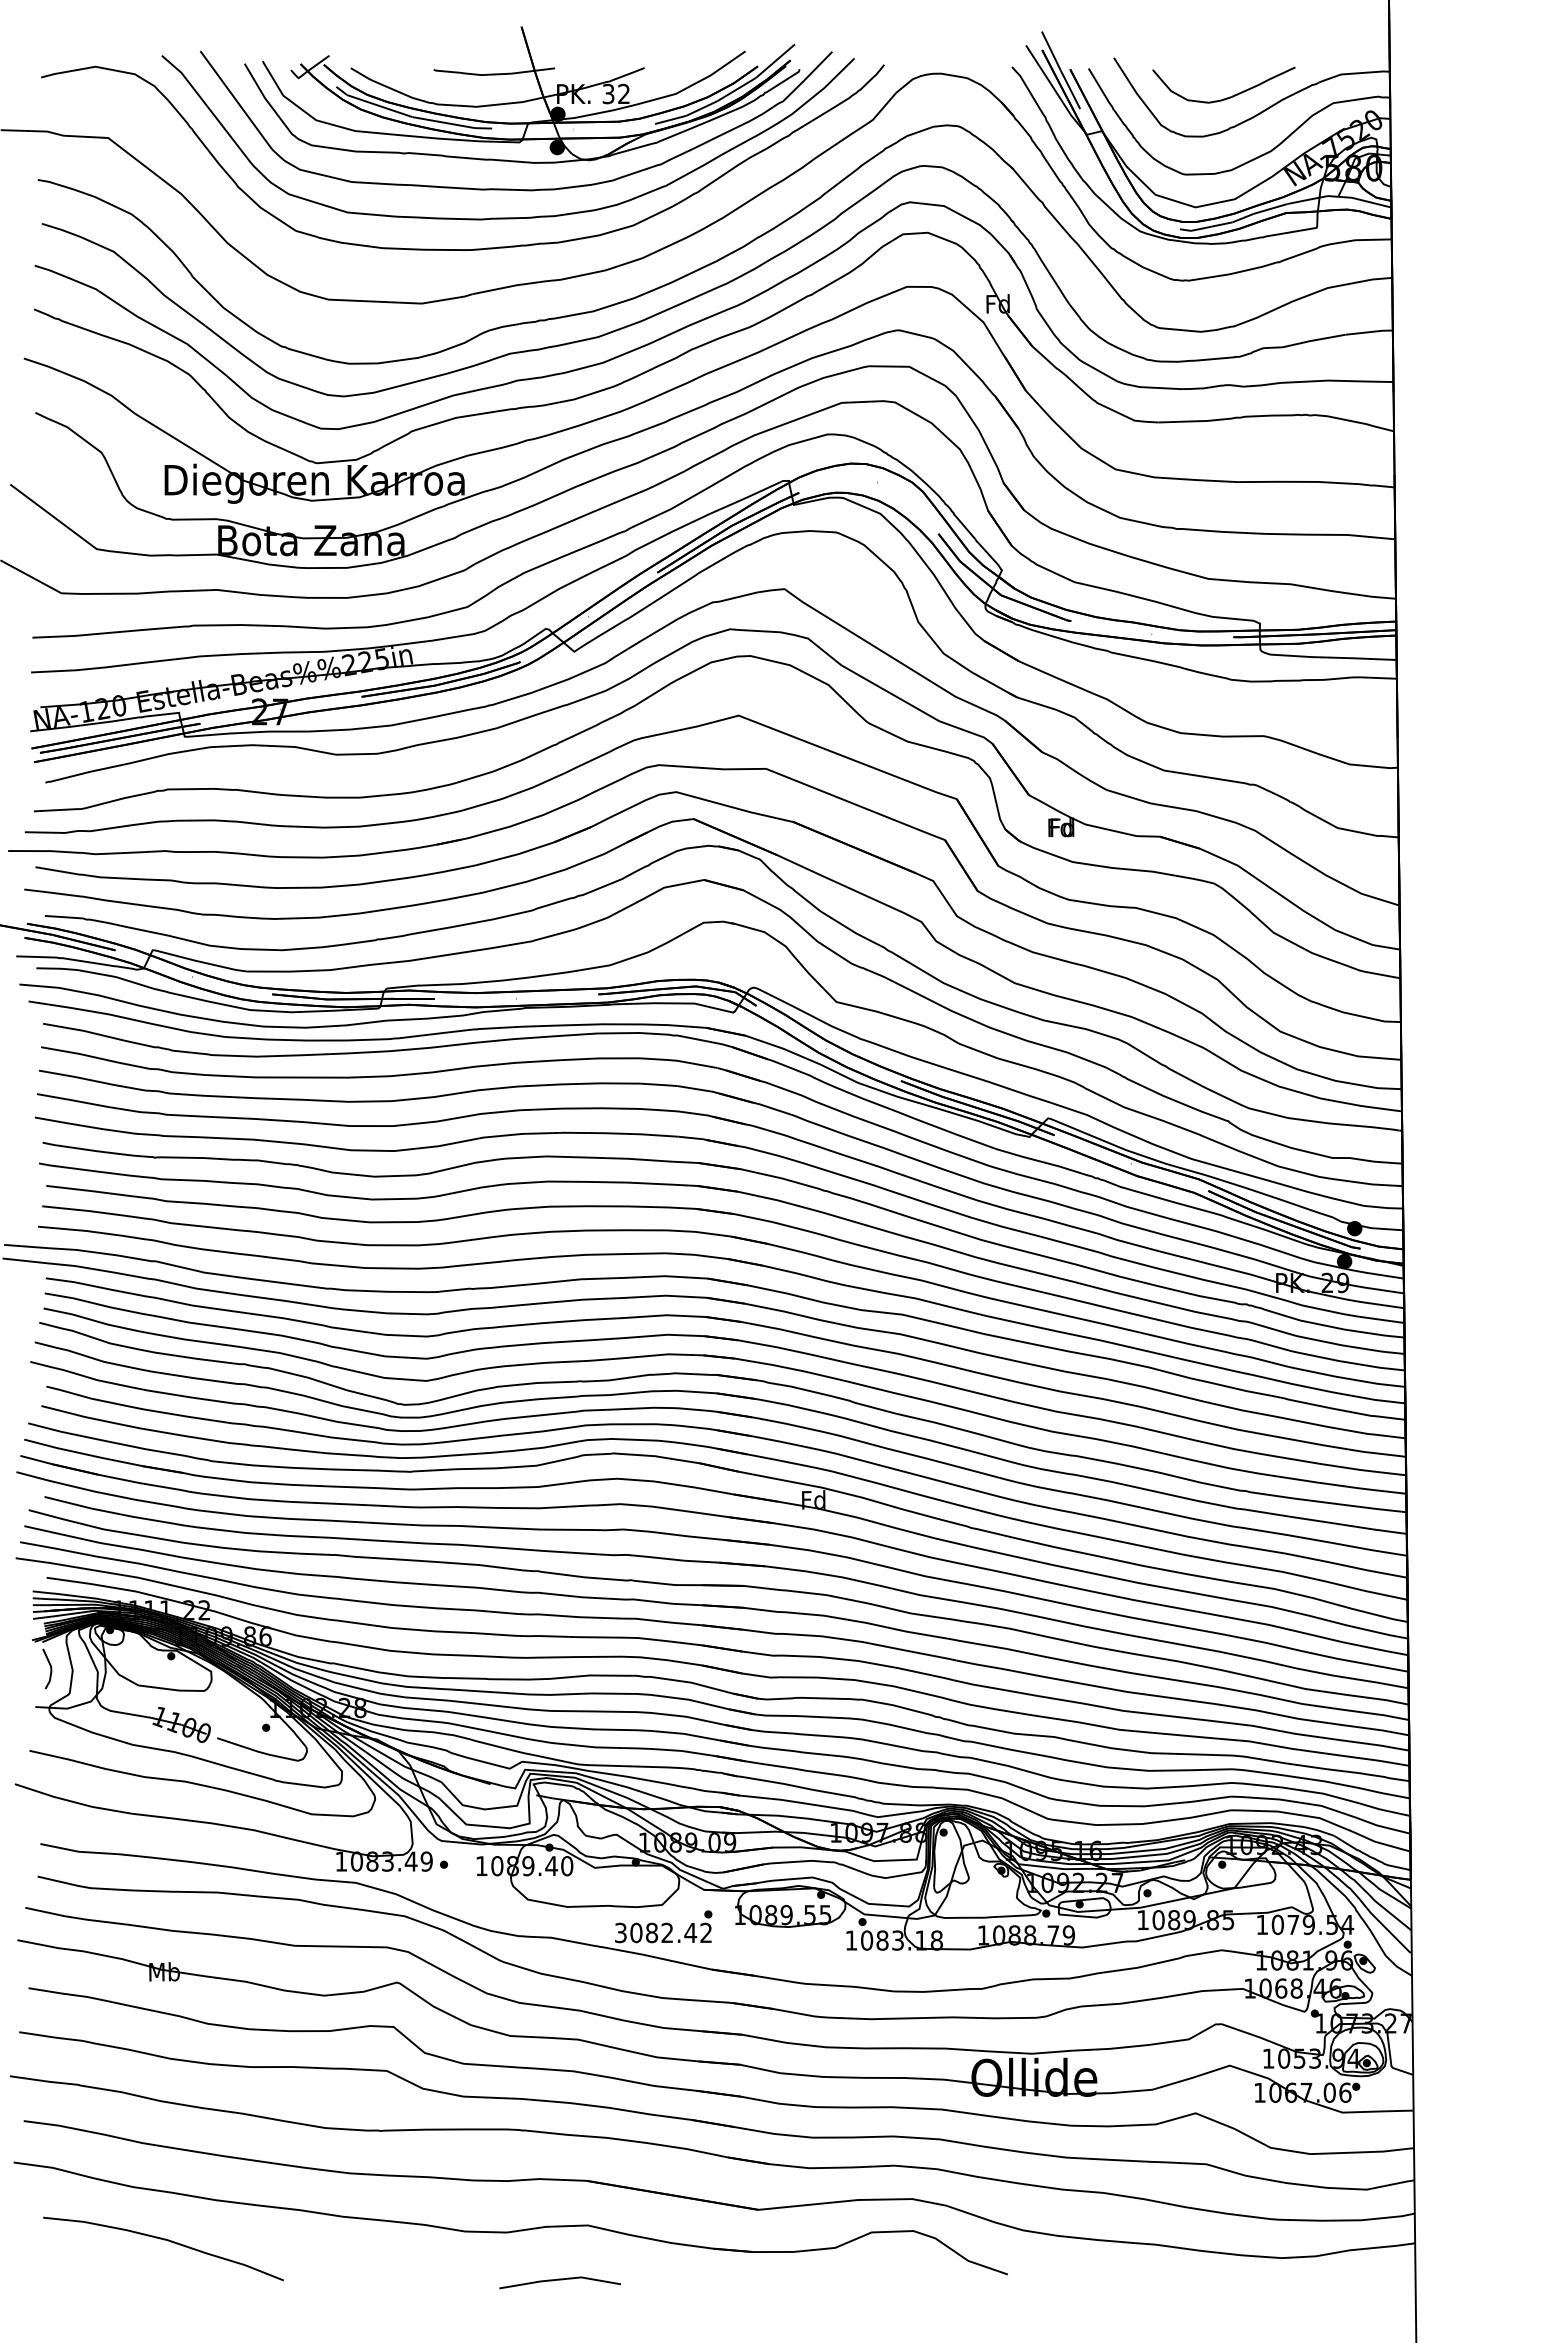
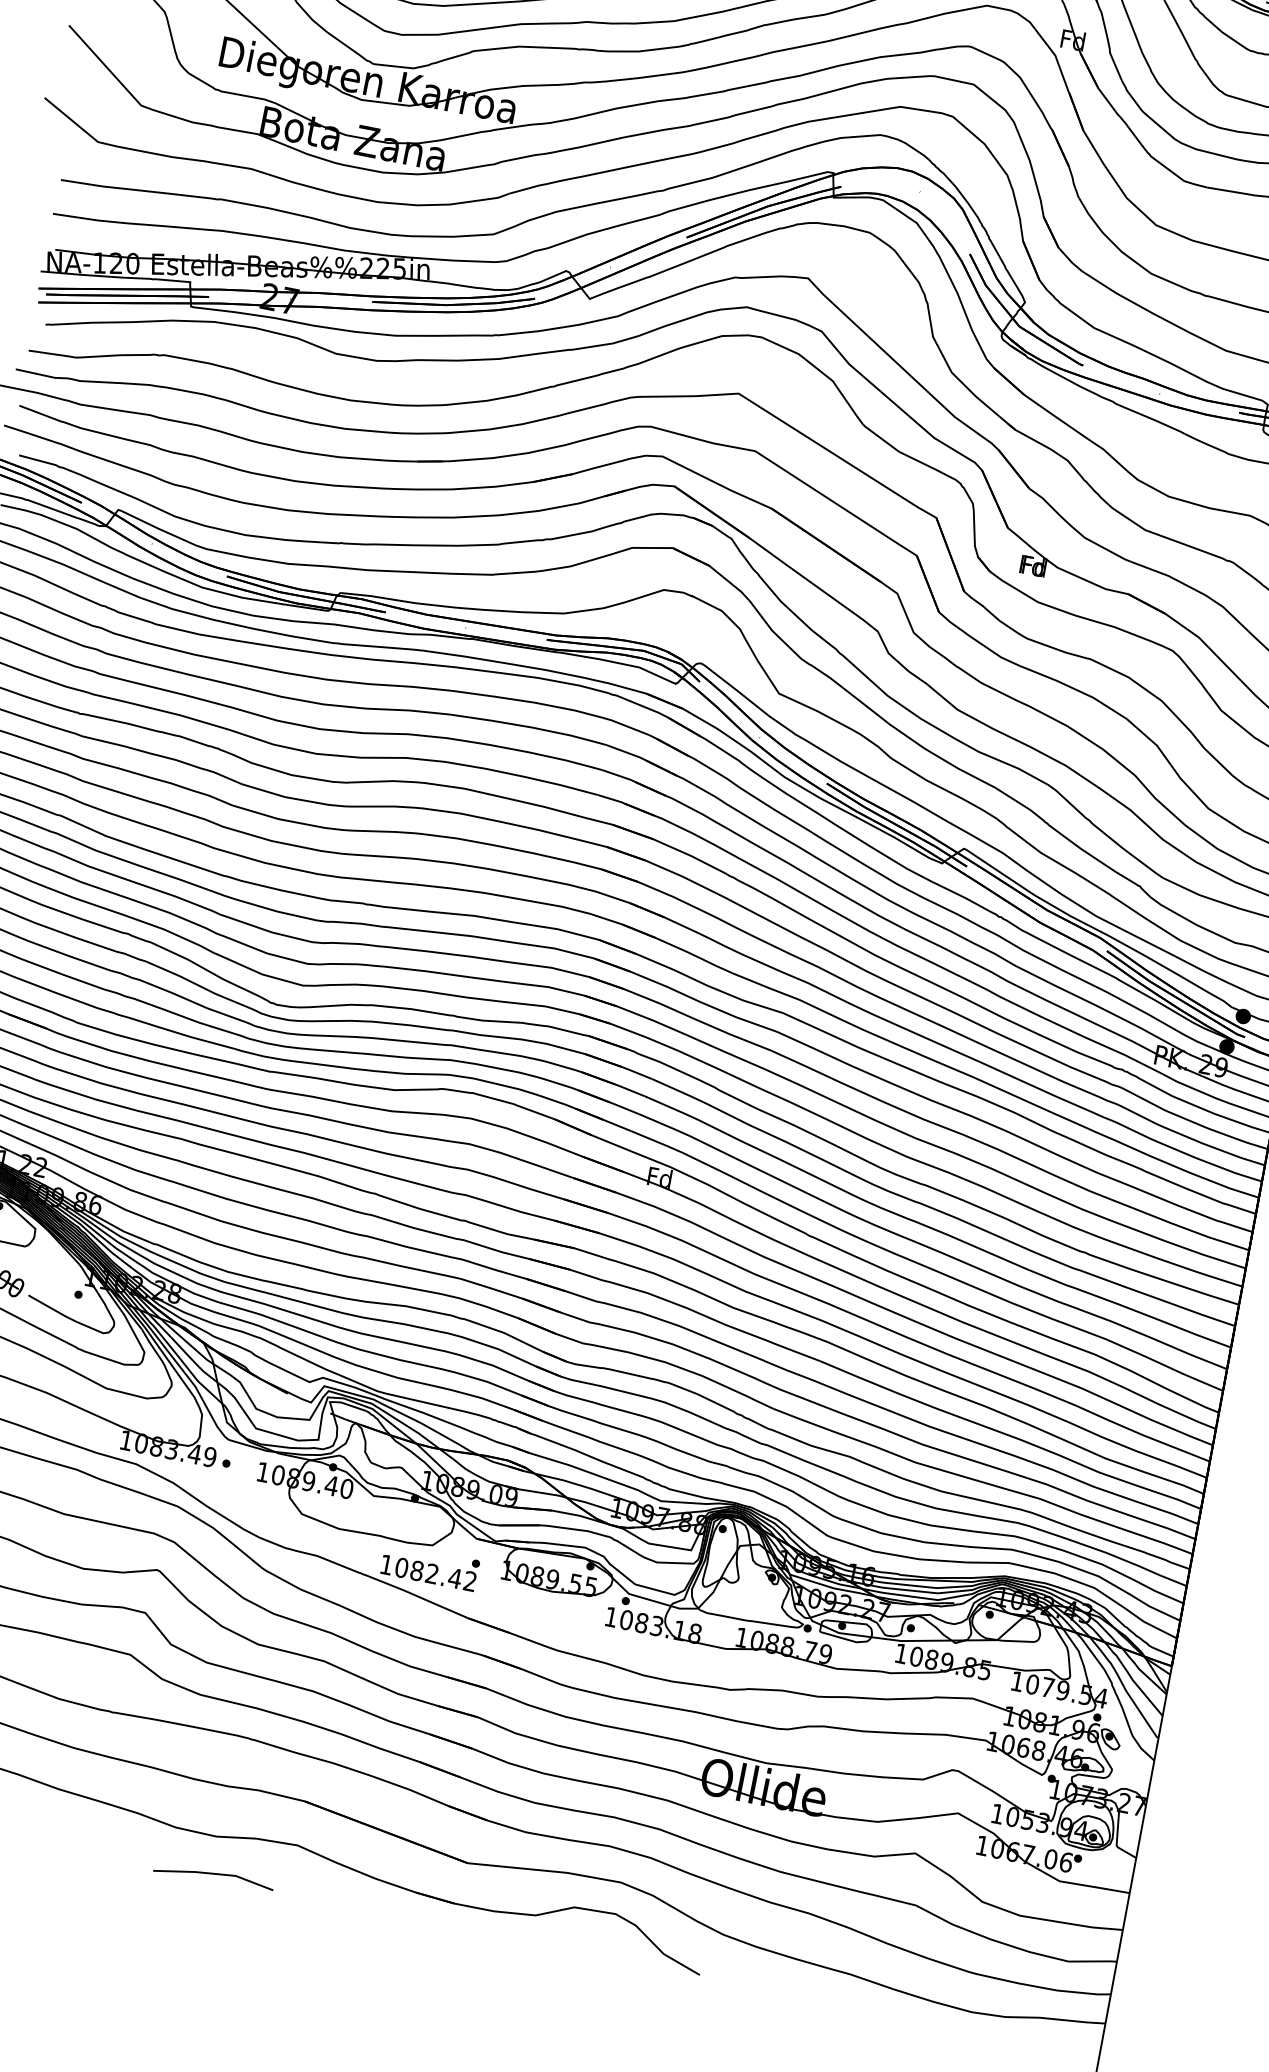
text: (620, 1932) -> (386, 1564), 3082.42 -> 1082.42
line: (559, 2280) -> (213, 1874), moved

